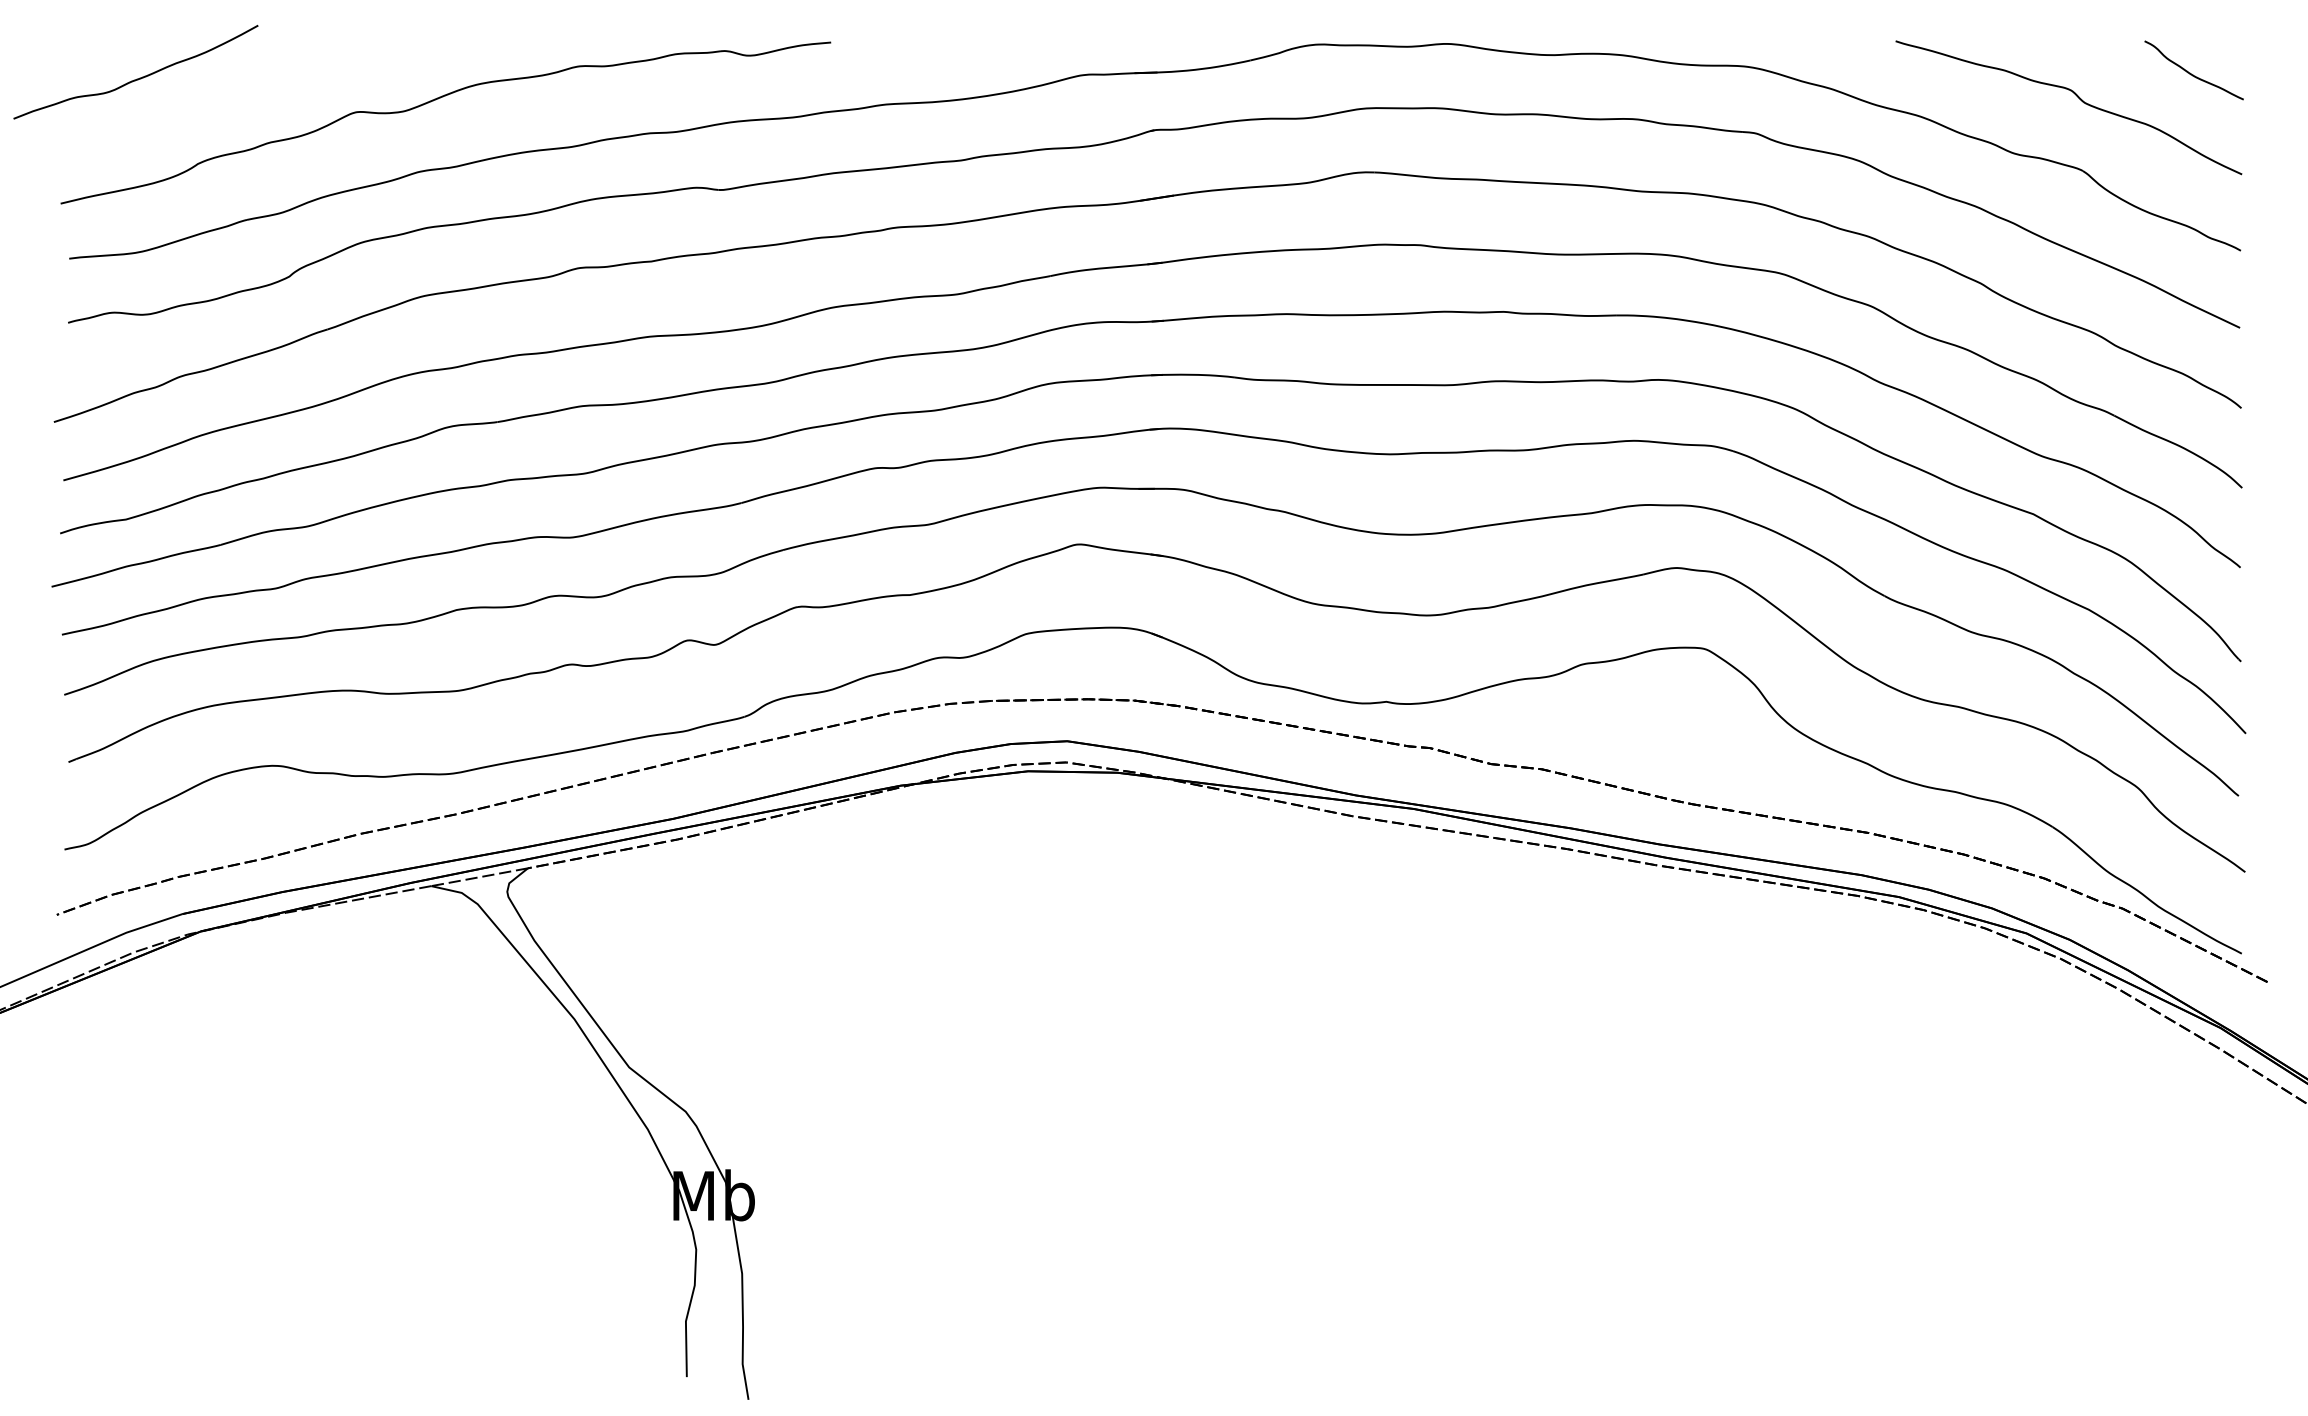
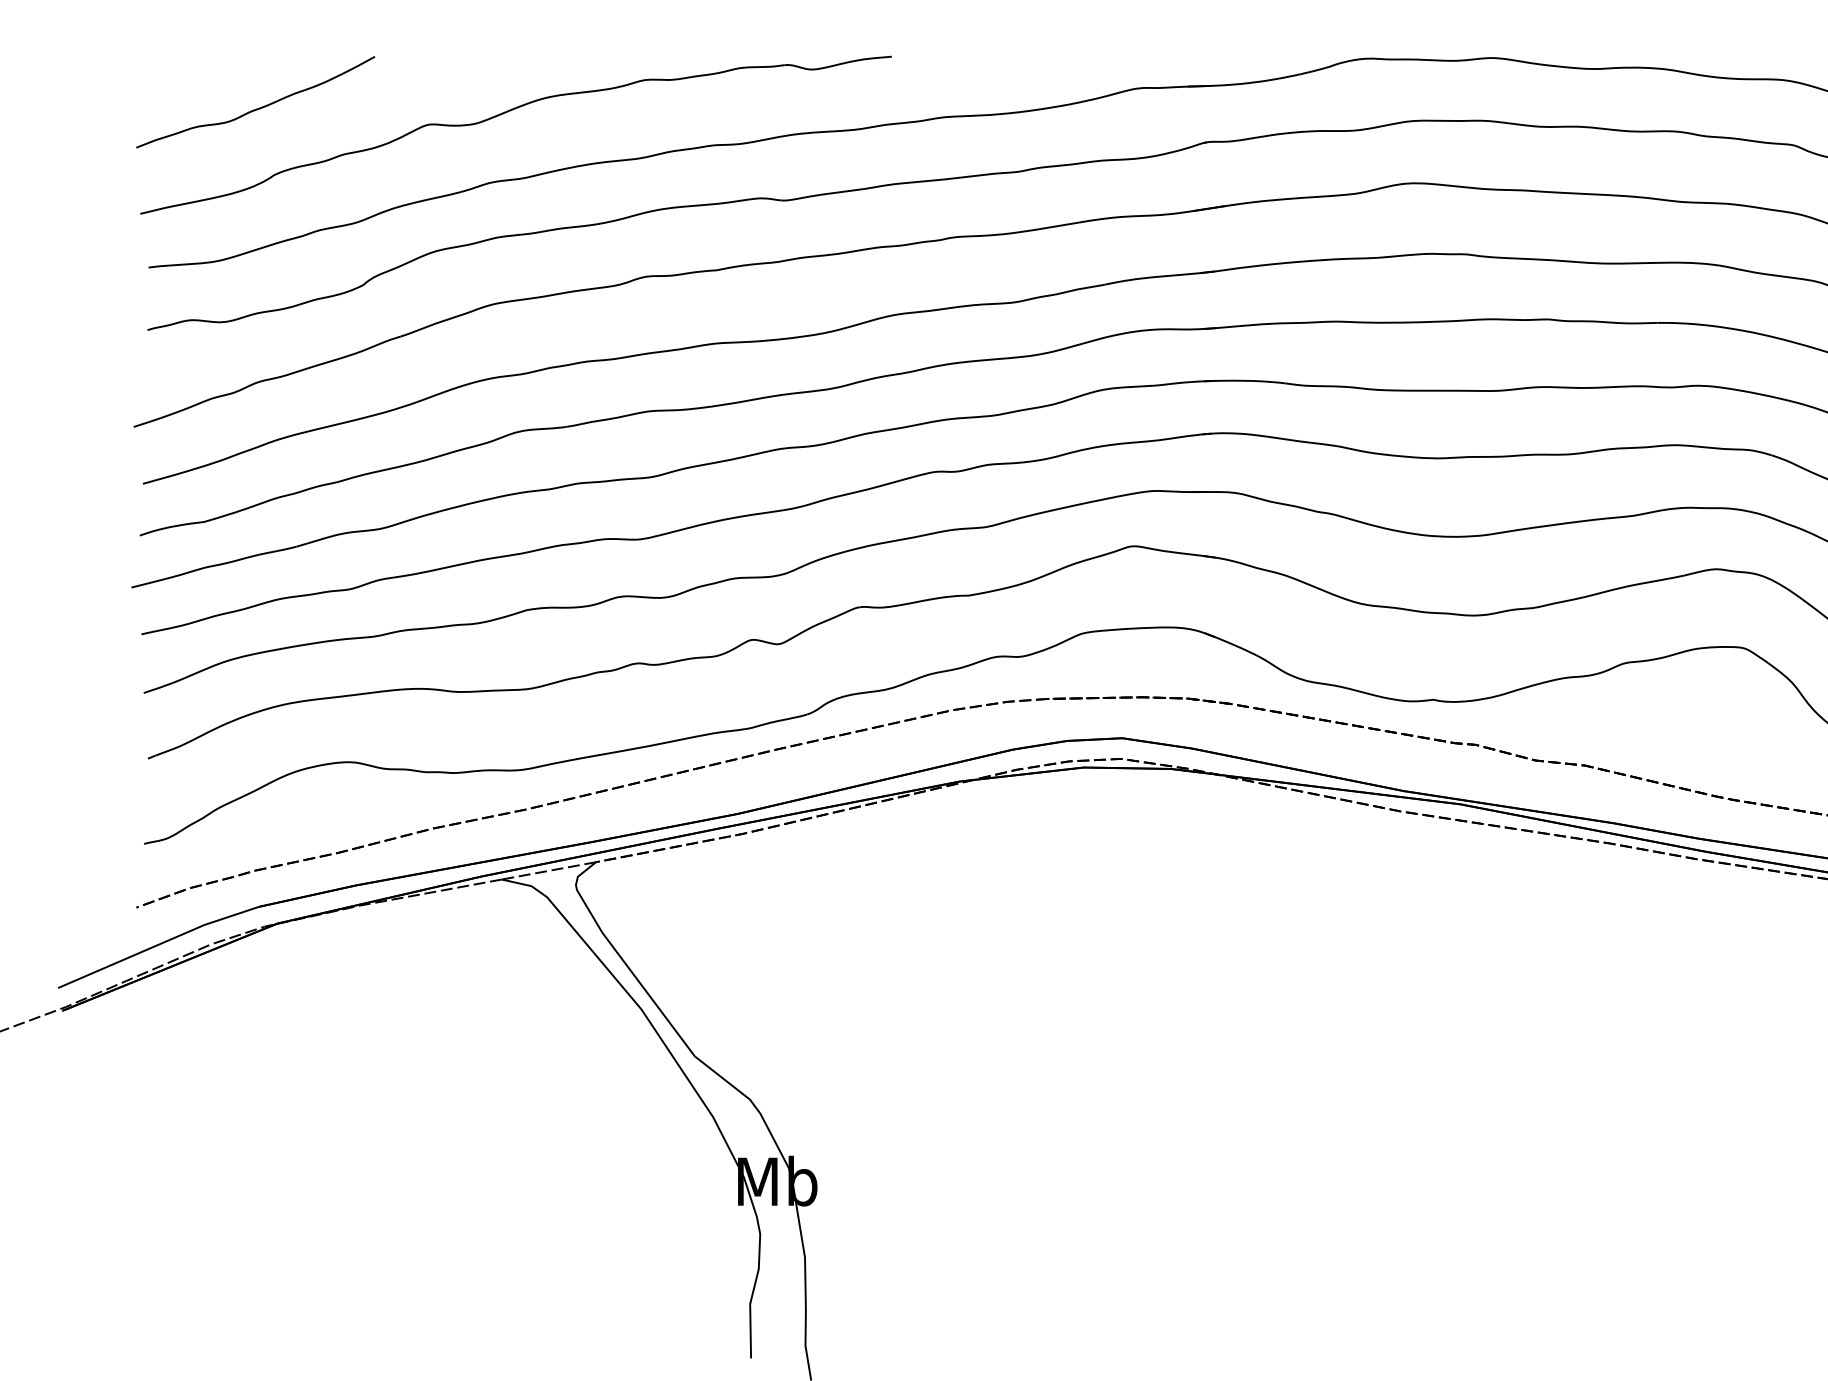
curve: (137, 78) -> (257, 108), moved

